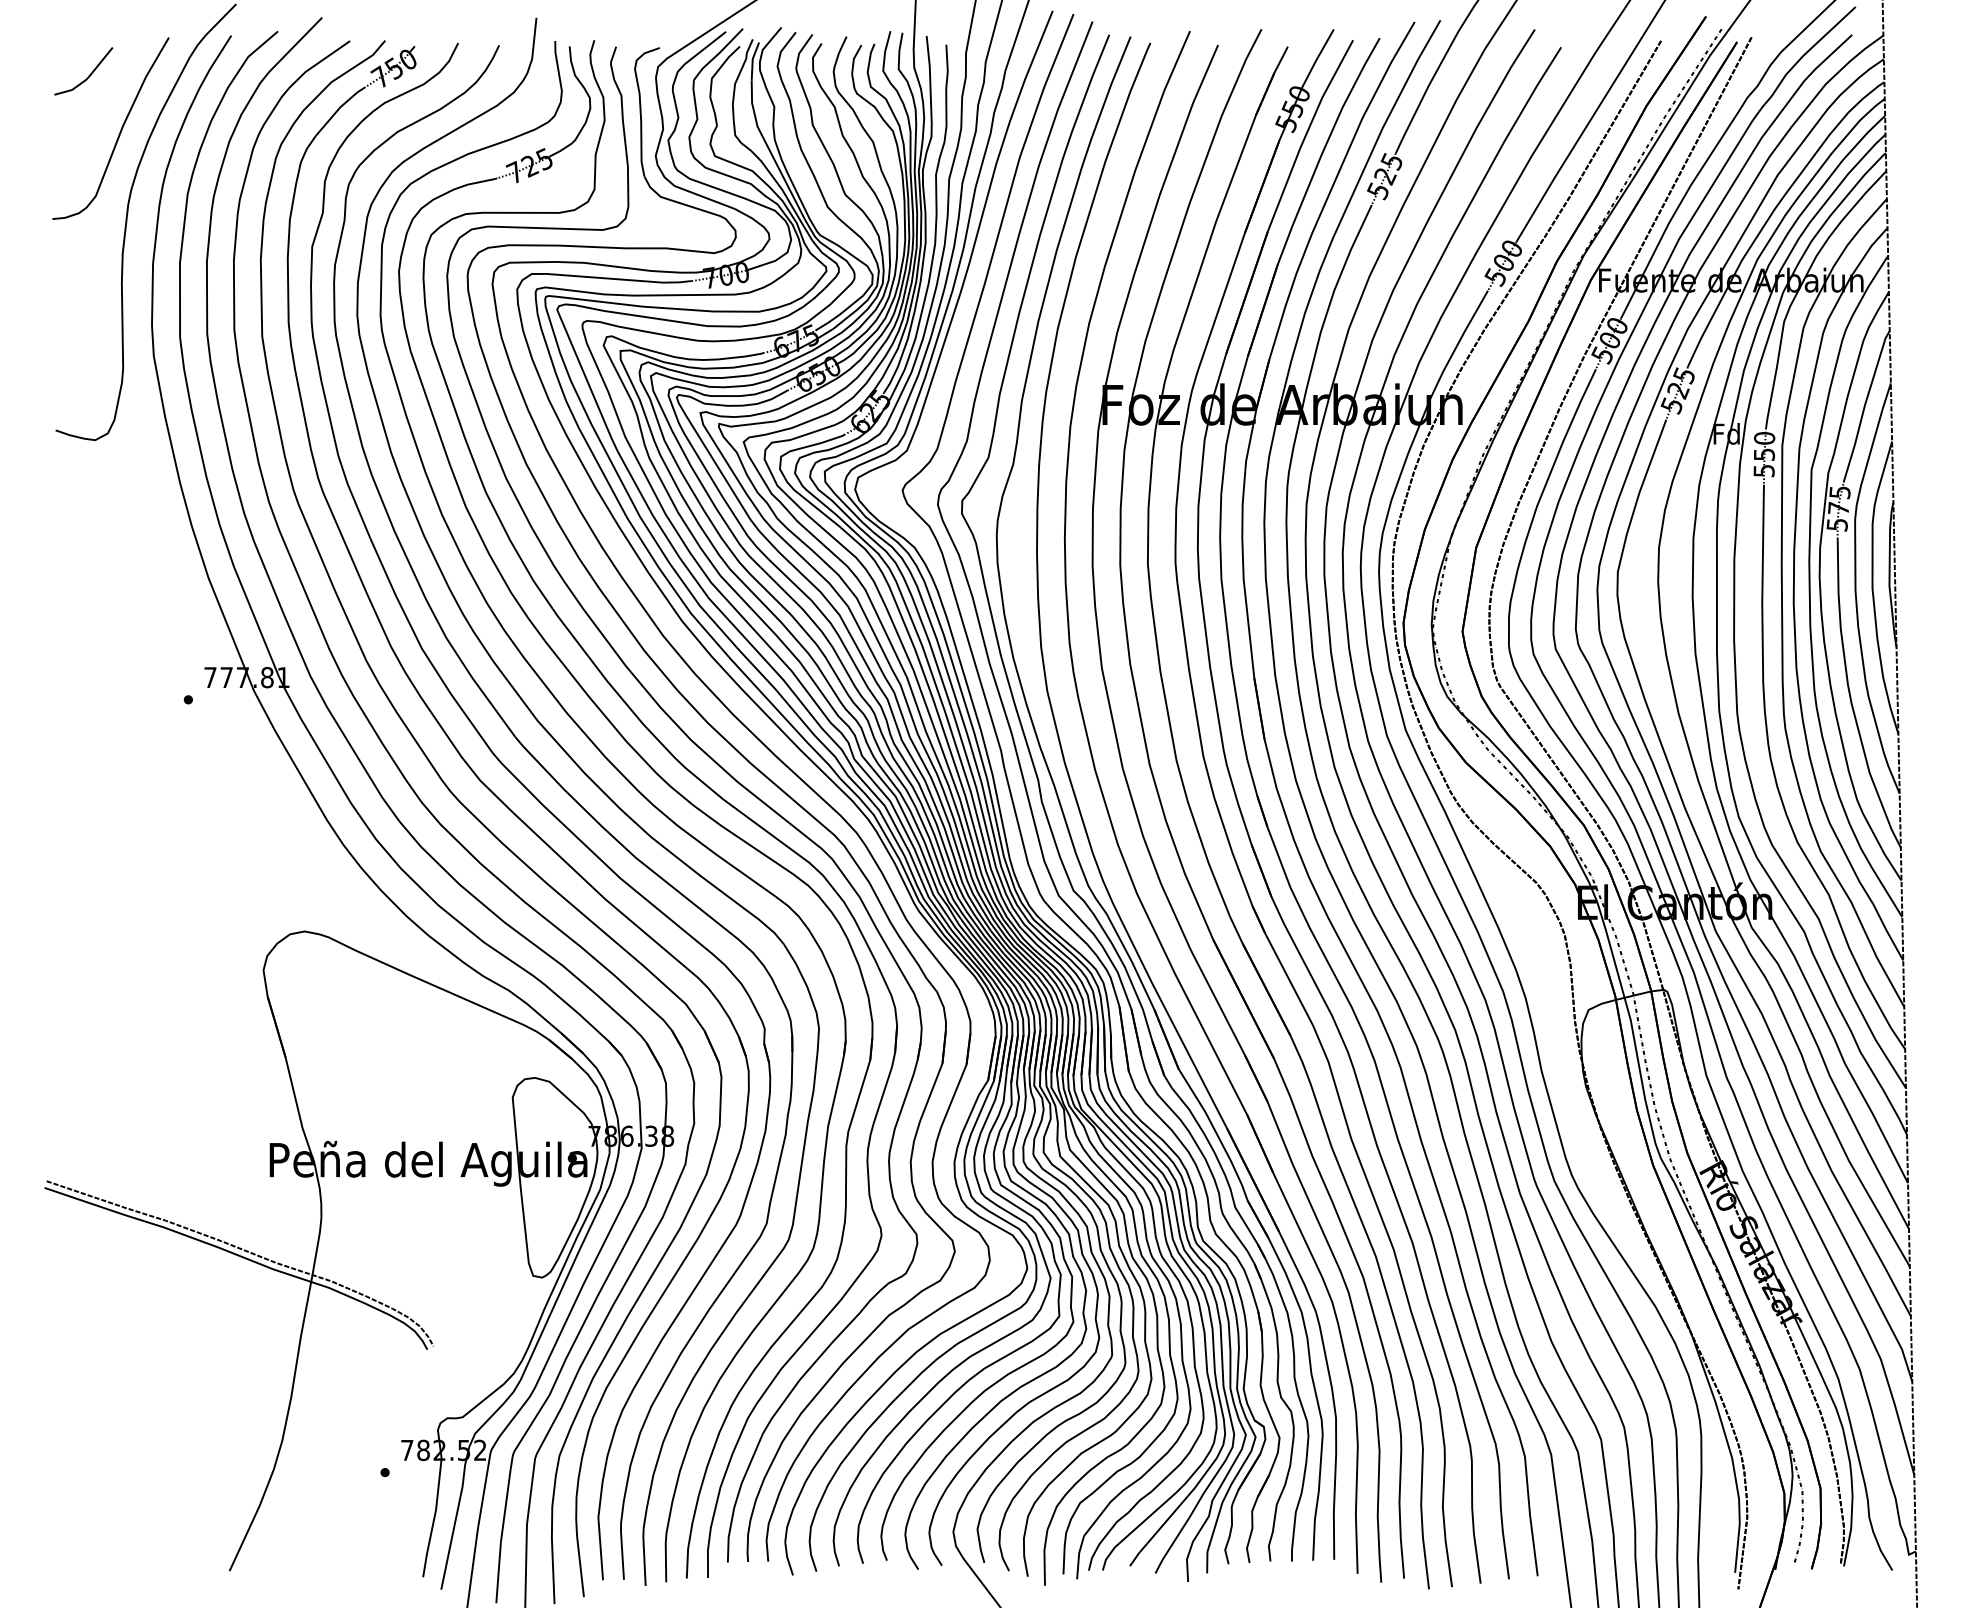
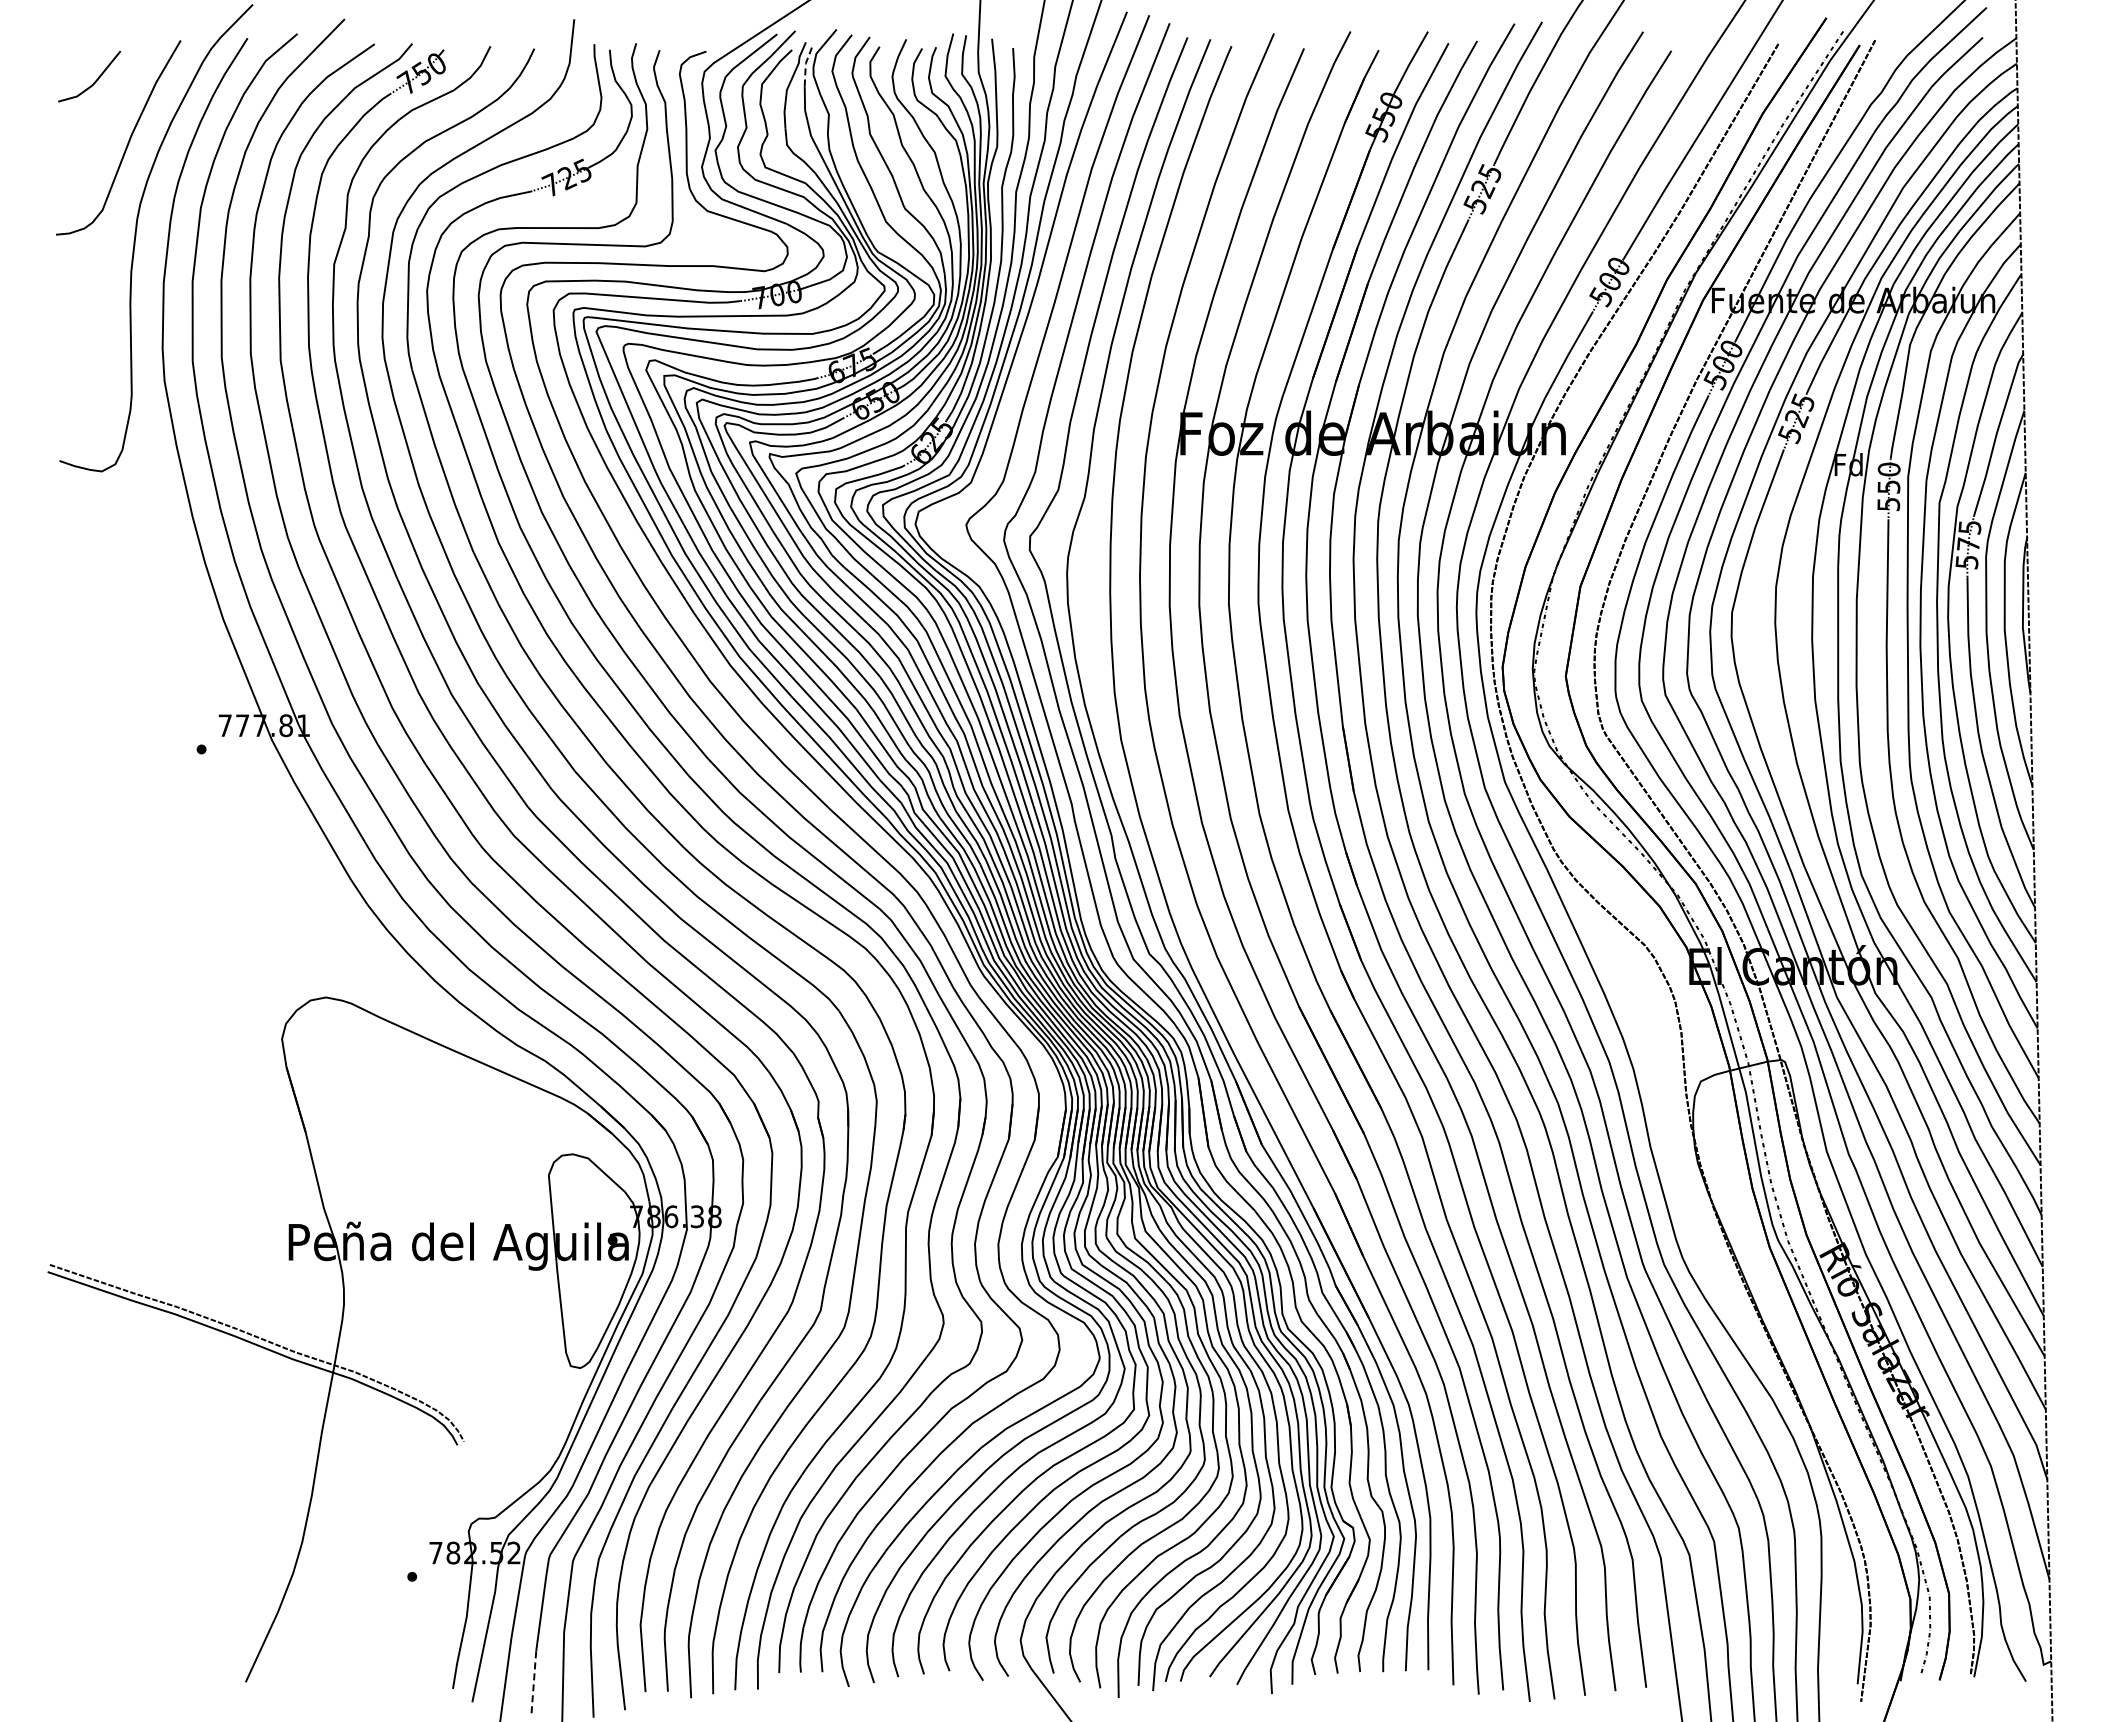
line: (752, 60) -> (805, 64), solid -> dashed
line: (498, 1573) -> (533, 1684), solid -> dashed

